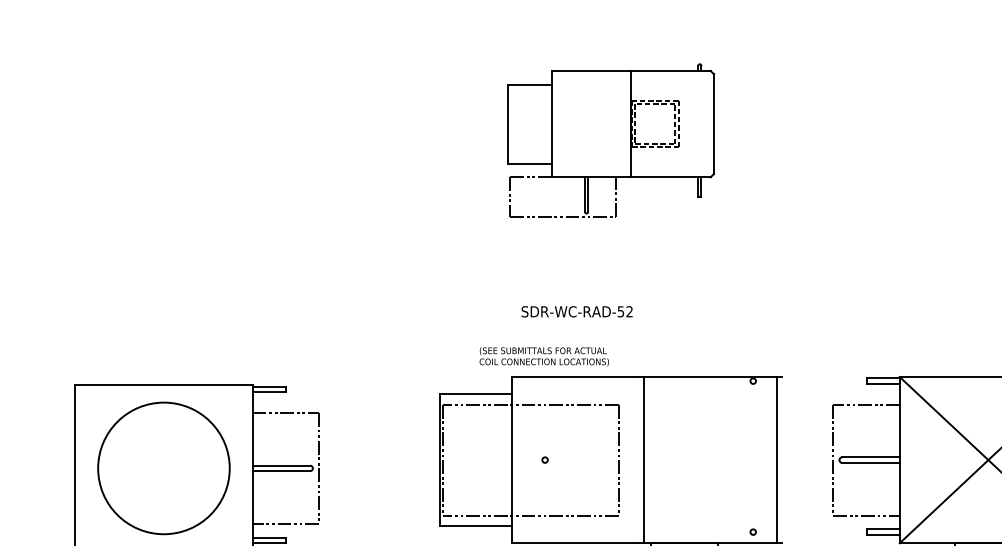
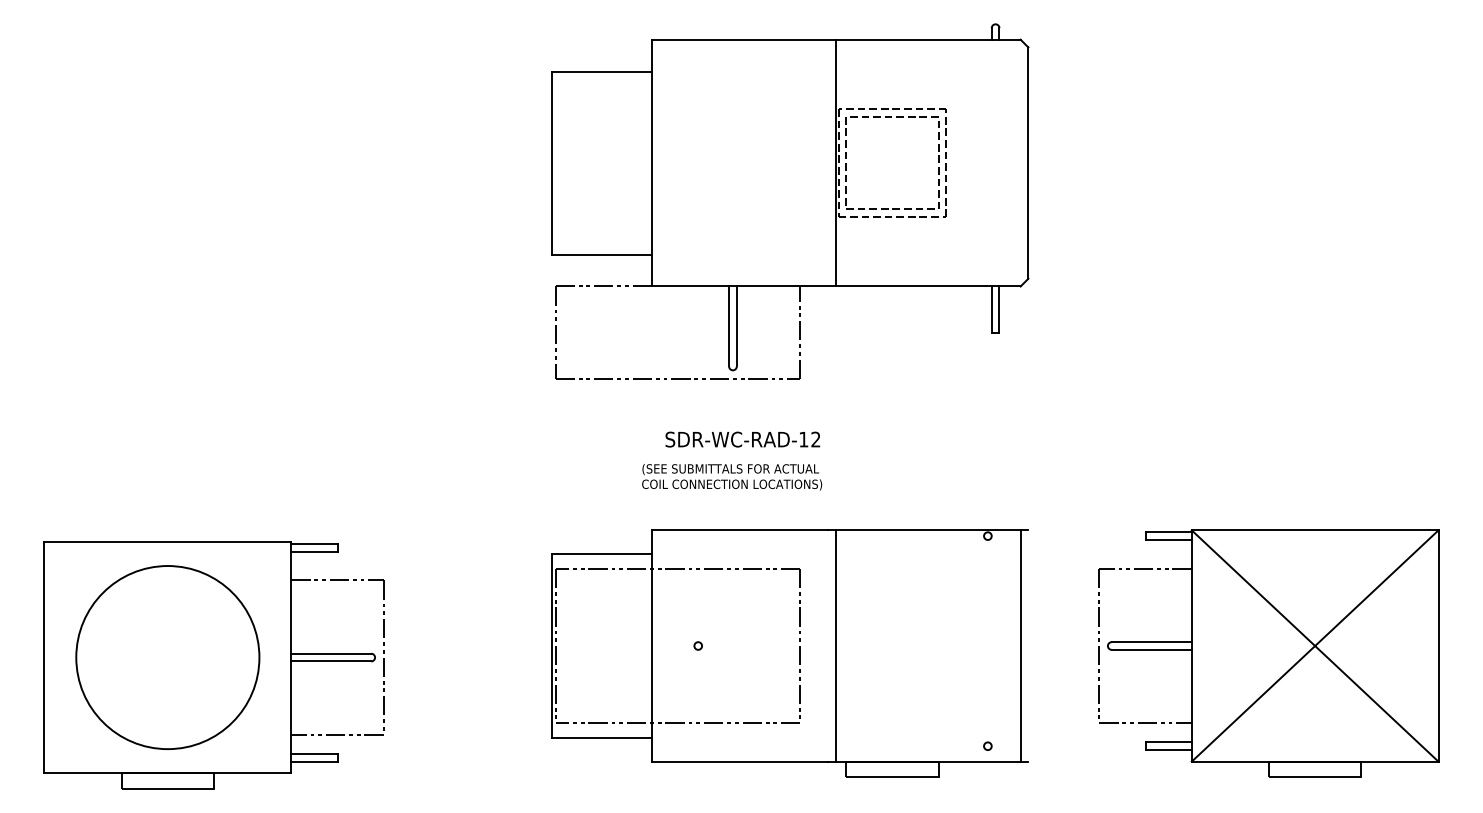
part: (611, 140) -> (790, 201), size x1.67
text: (620, 311) -> (803, 439), SDR-WC-RAD-52 -> SDR-WC-RAD-12
text: (544, 356) -> (732, 477), moved

